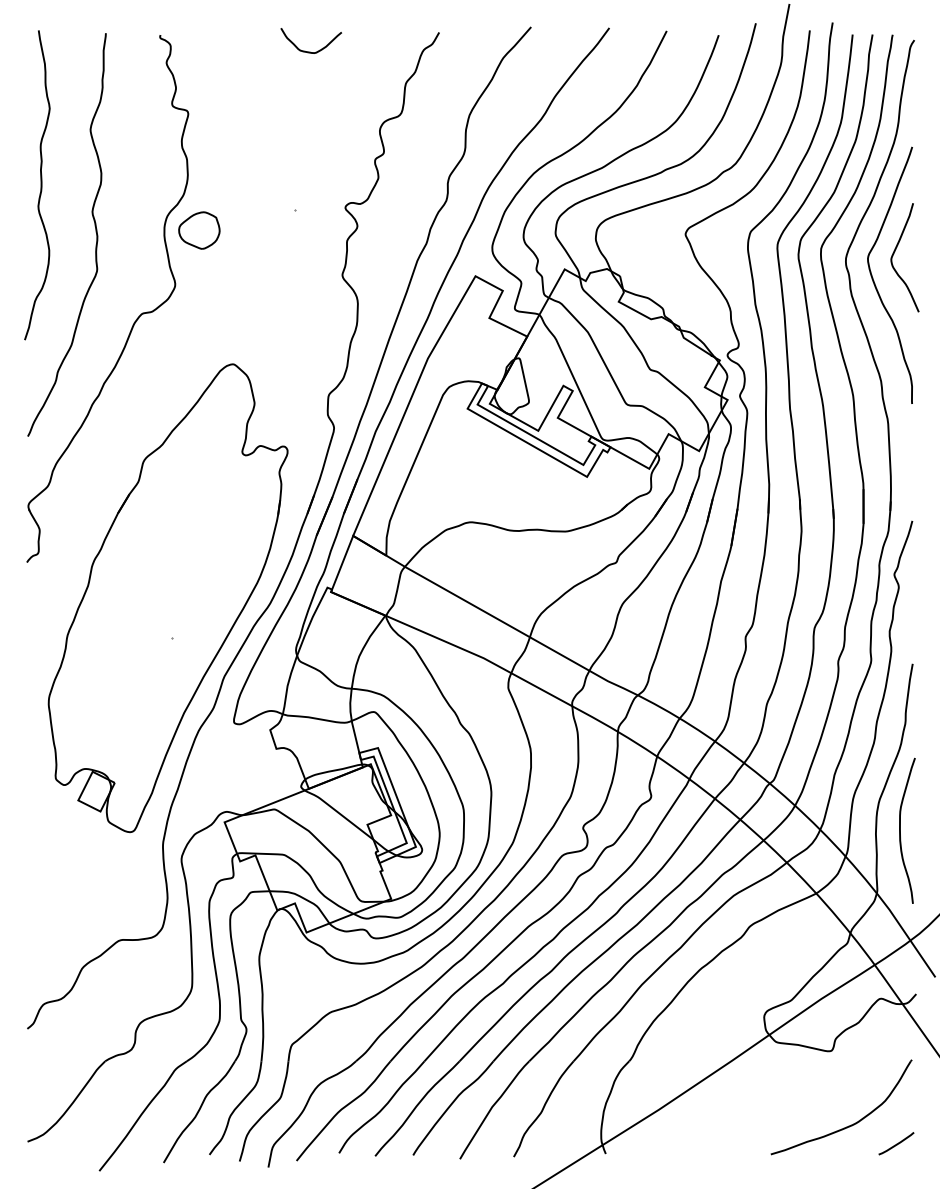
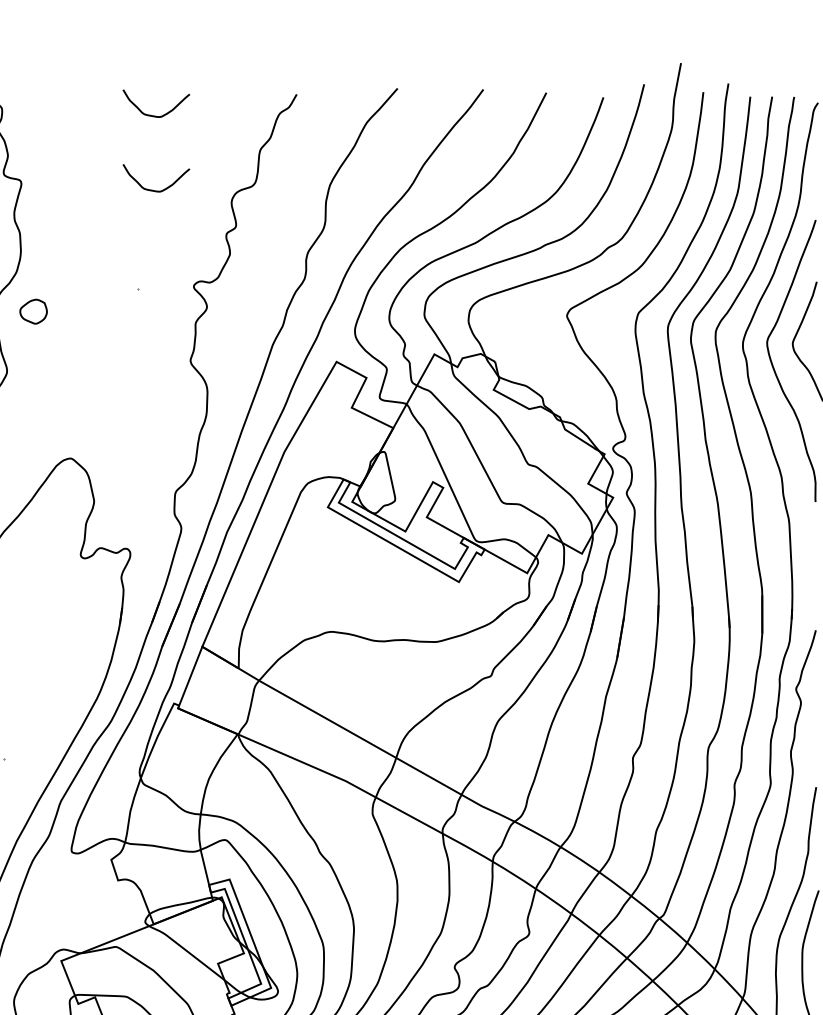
curve: (310, 119) -> (155, 189), added
part: (199, 230) -> (33, 311), size x0.6

